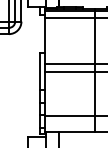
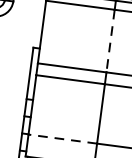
line: (94, 40) -> (110, 40), solid -> dashed
line: (69, 115) -> (62, 138), solid -> dashed

